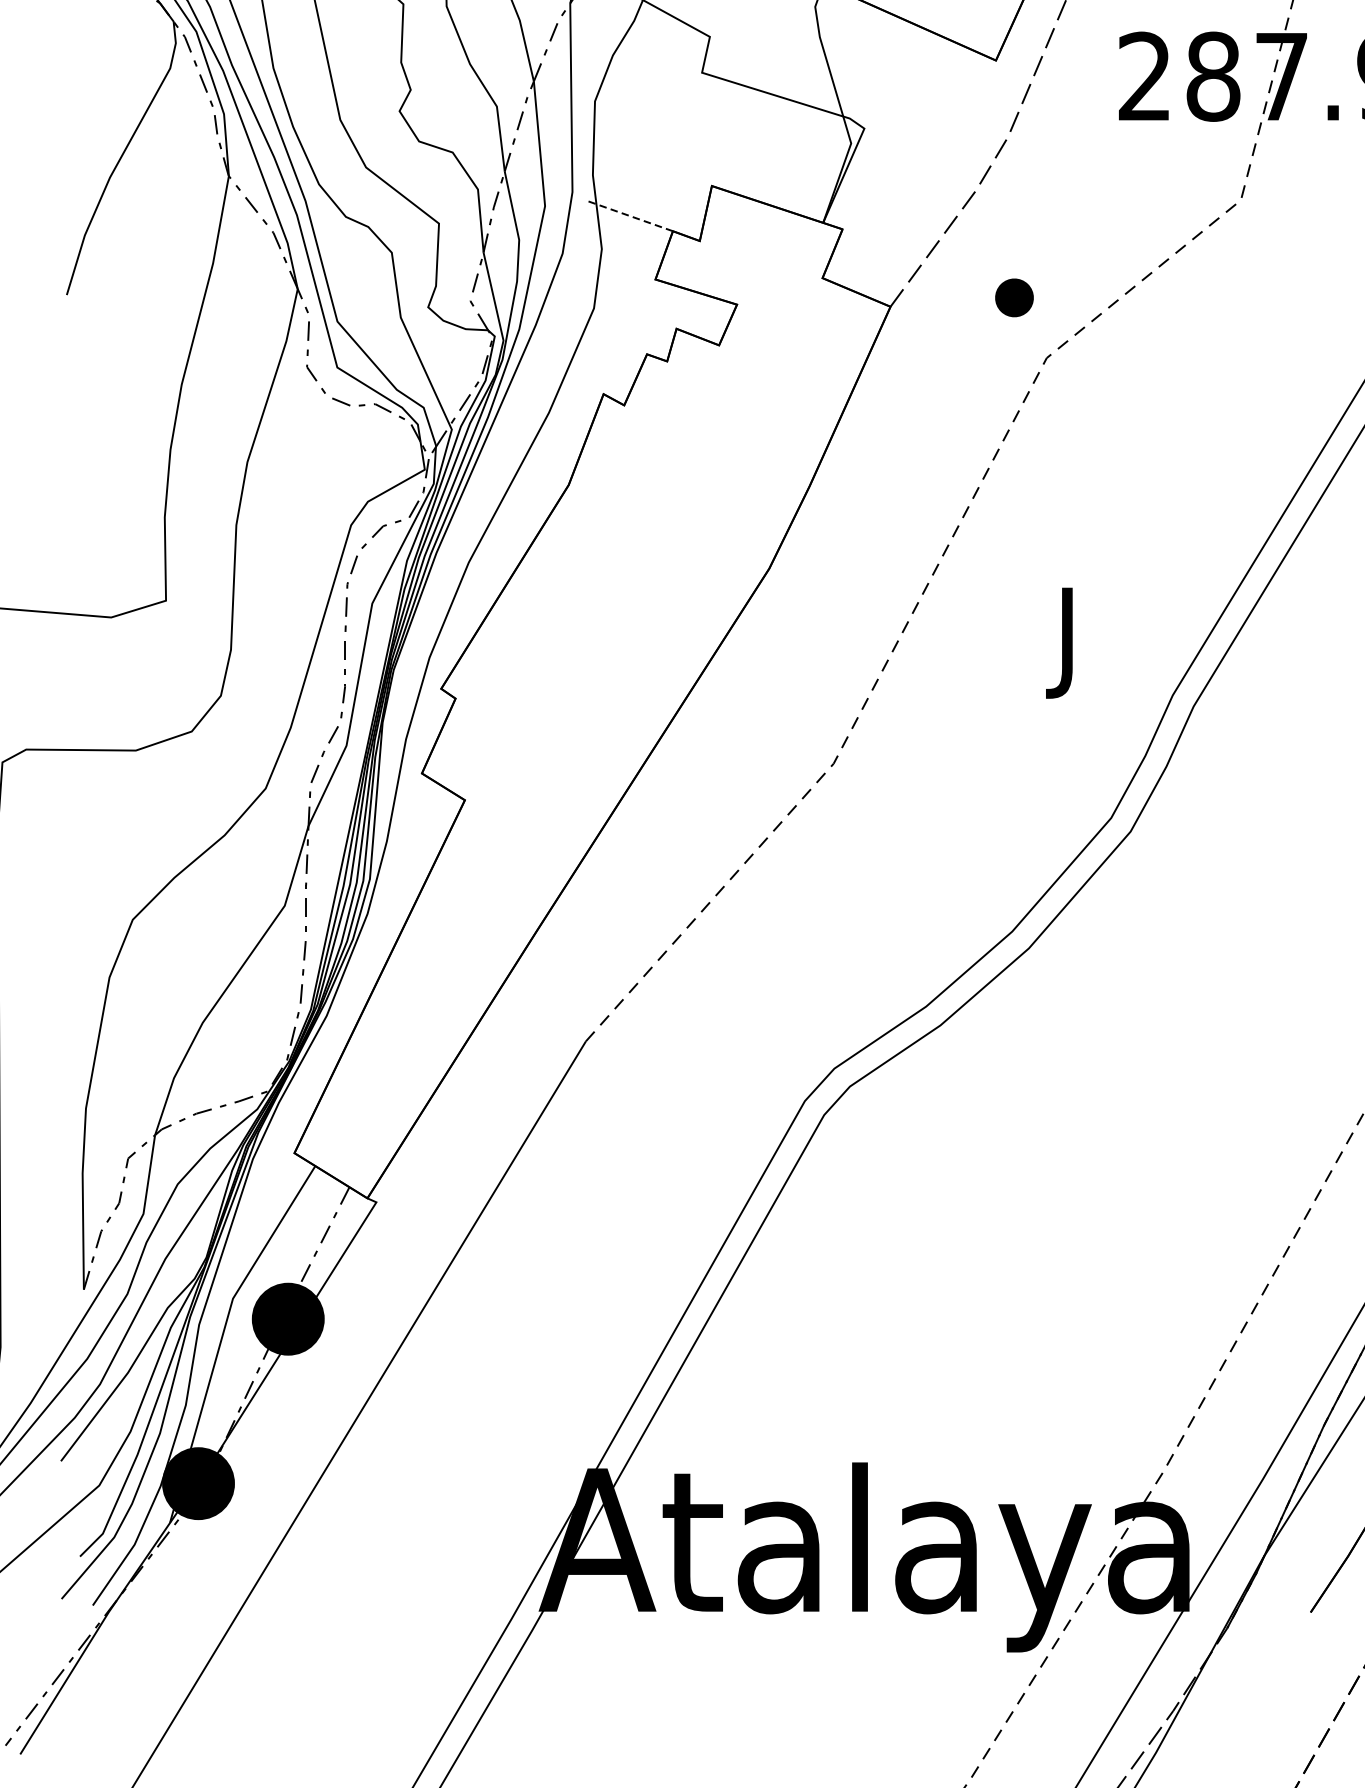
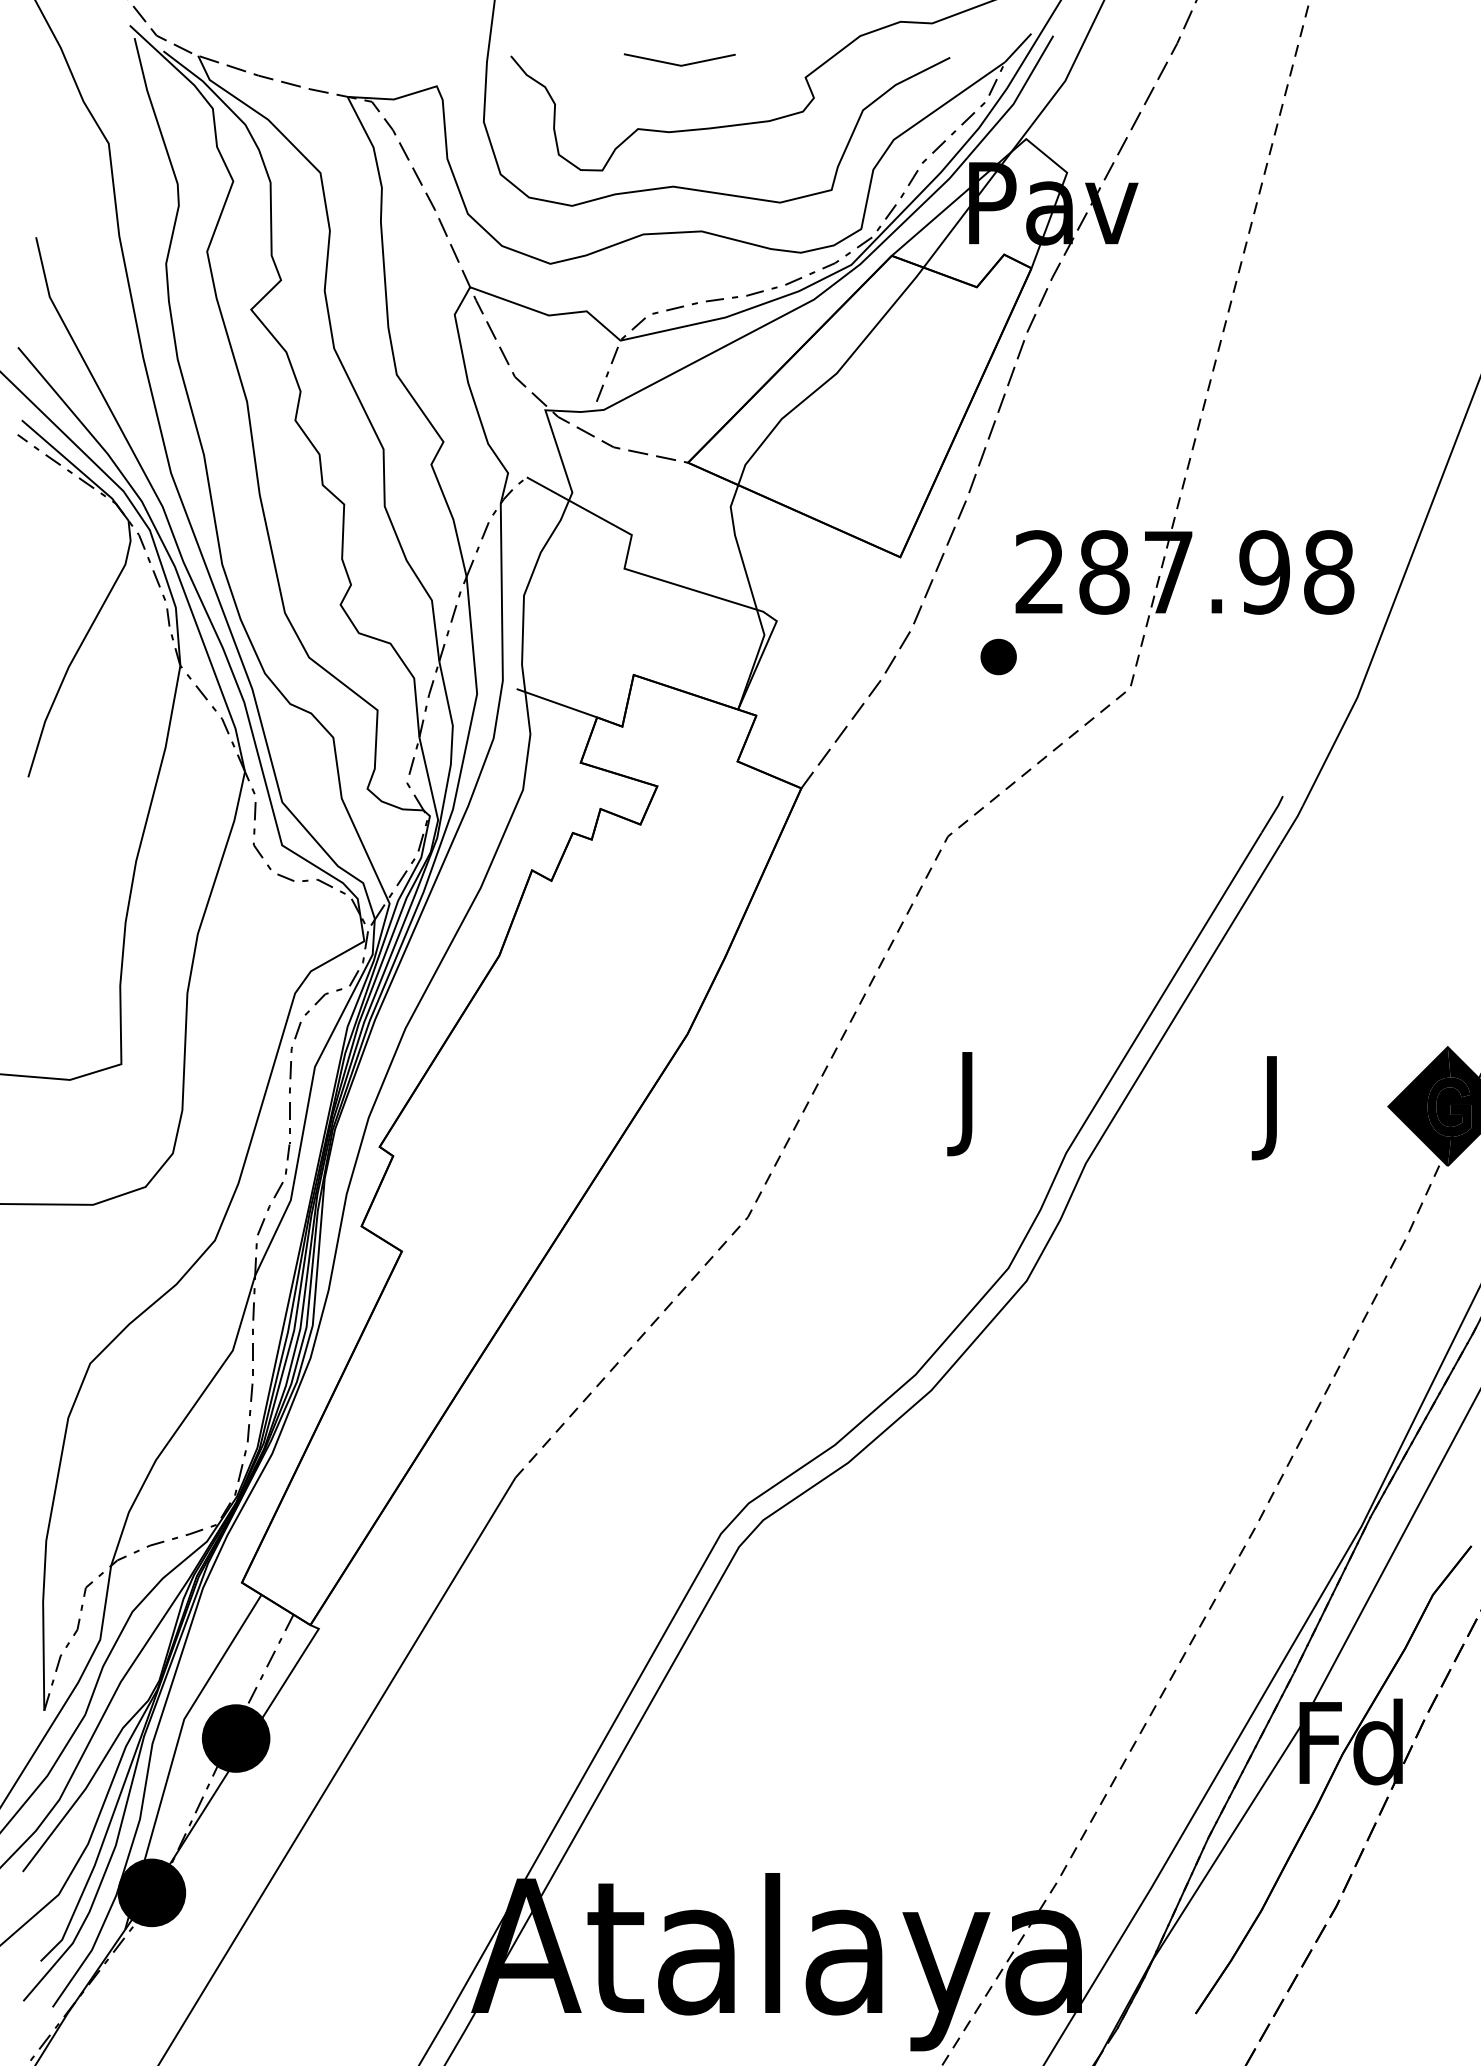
line: (629, 216) -> (556, 703), dashed -> solid
part: (1014, 297) -> (998, 656), moved

